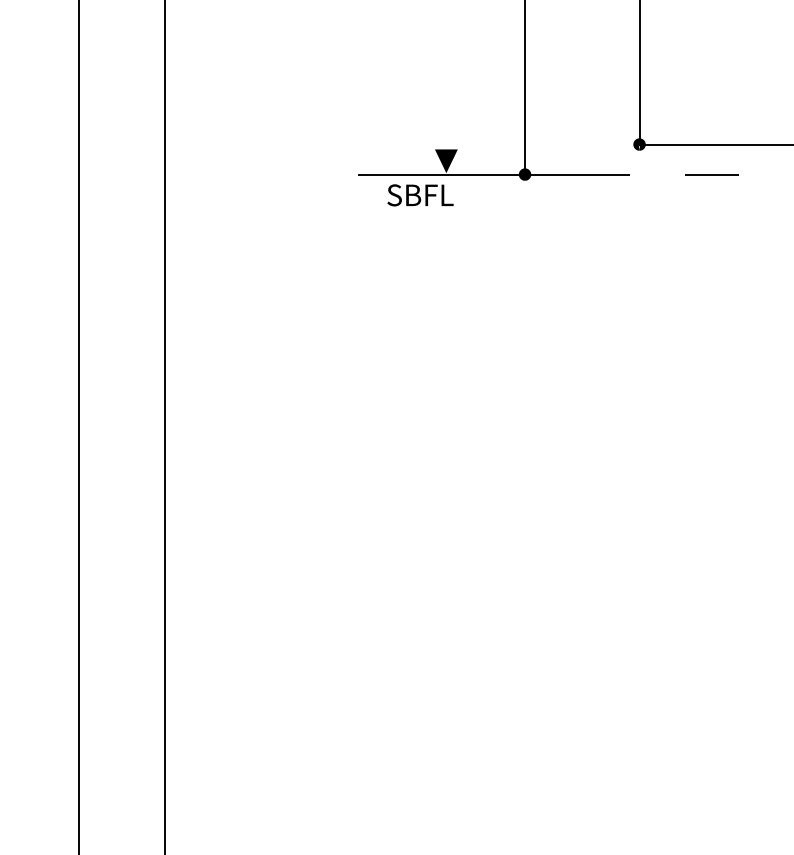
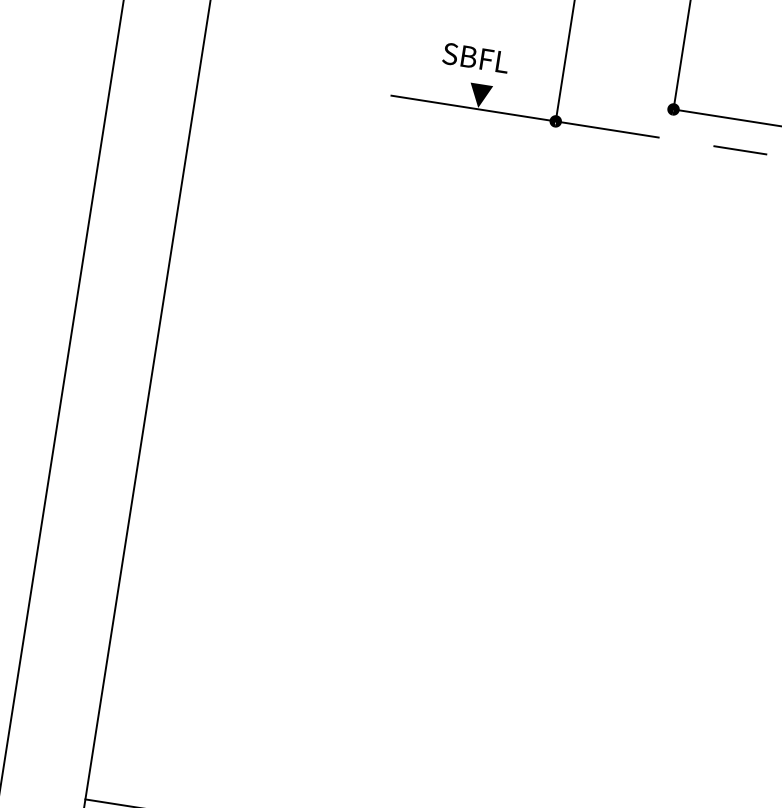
text: (420, 195) -> (476, 58), moved

